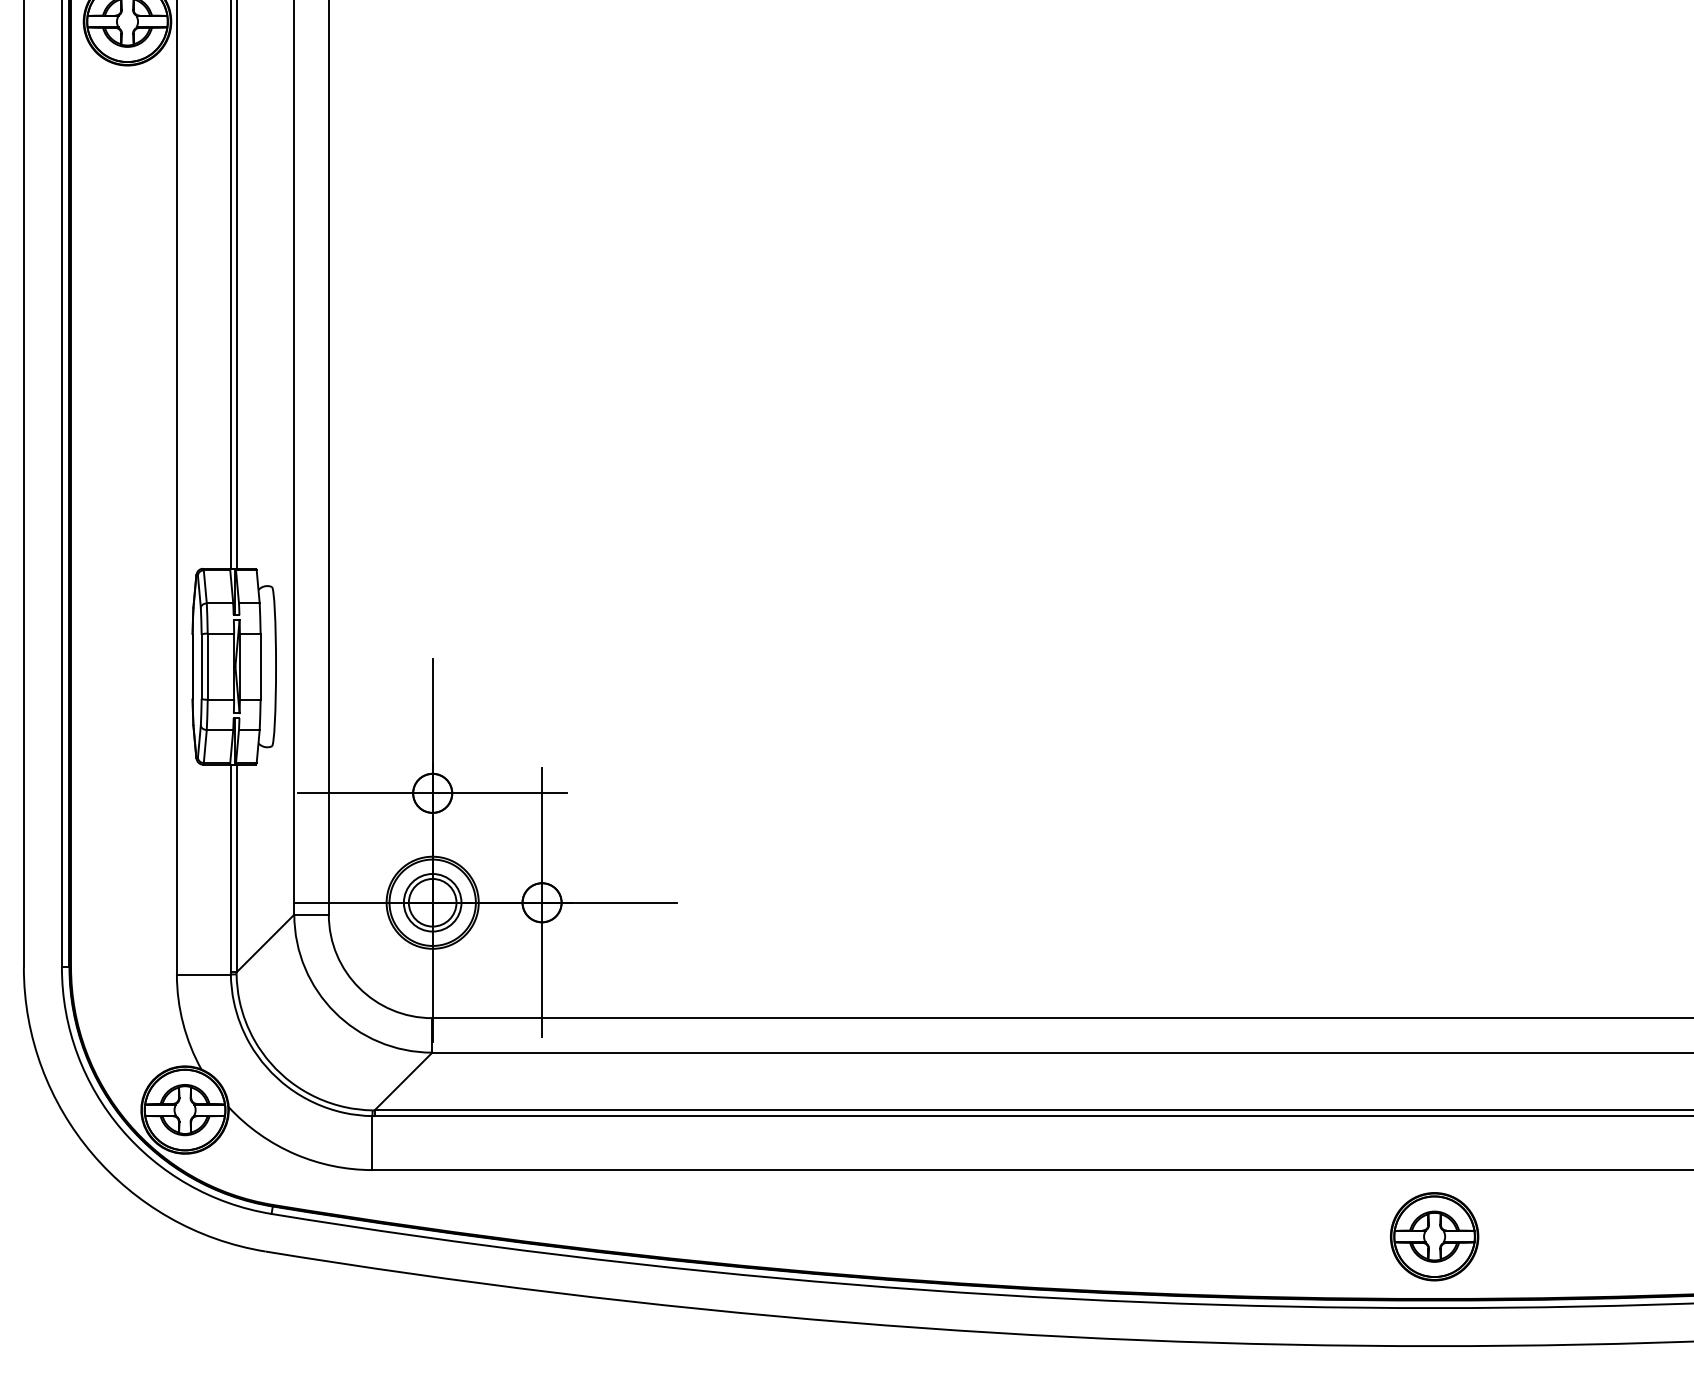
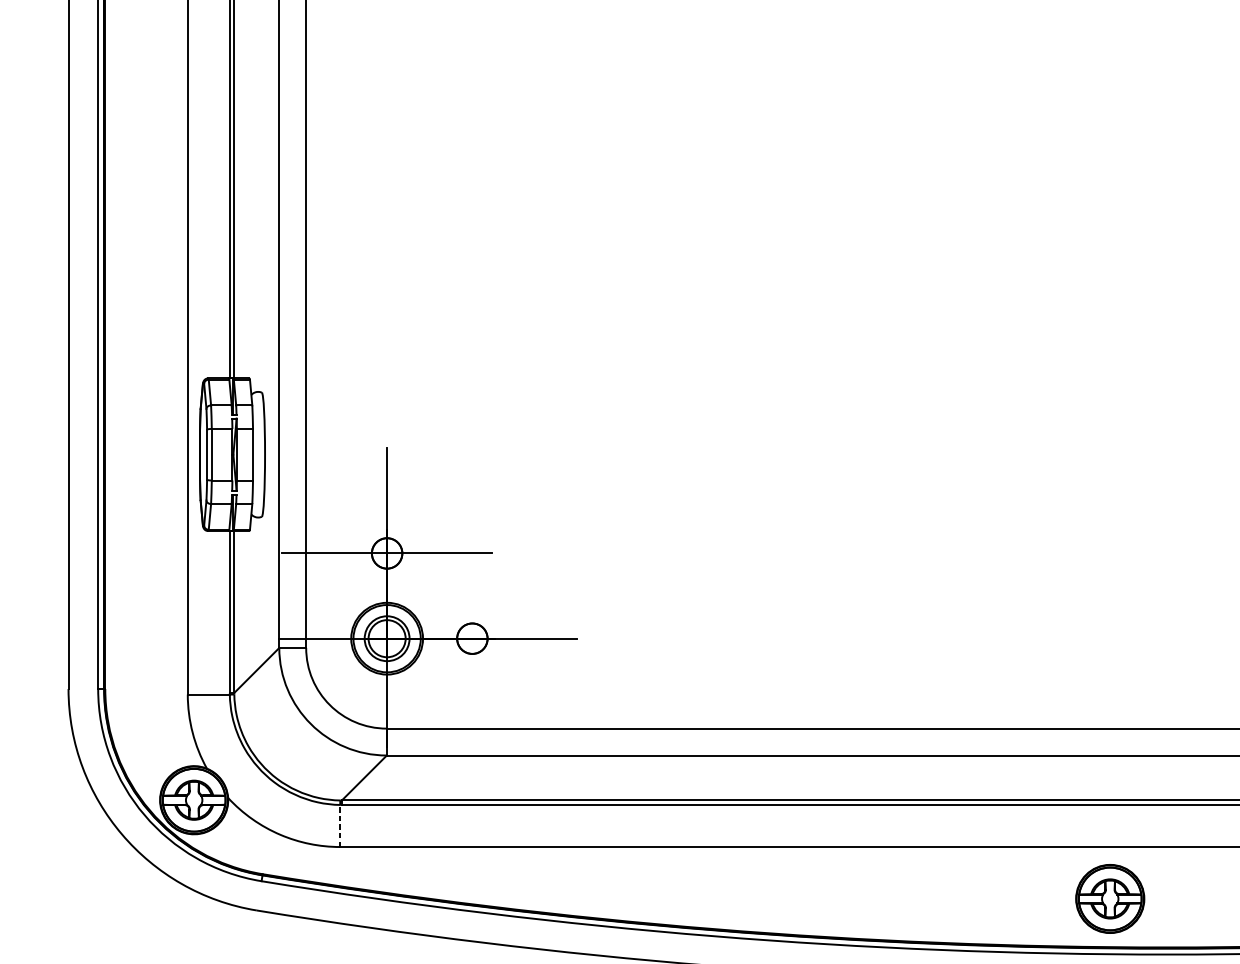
line: (542, 902) -> (472, 638), removed
line: (372, 1143) -> (340, 826), solid -> dashed
part: (1434, 1236) -> (1110, 898), moved

